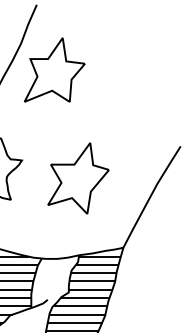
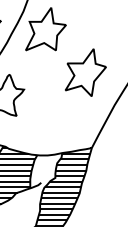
part: (77, 178) -> (85, 72), moved

